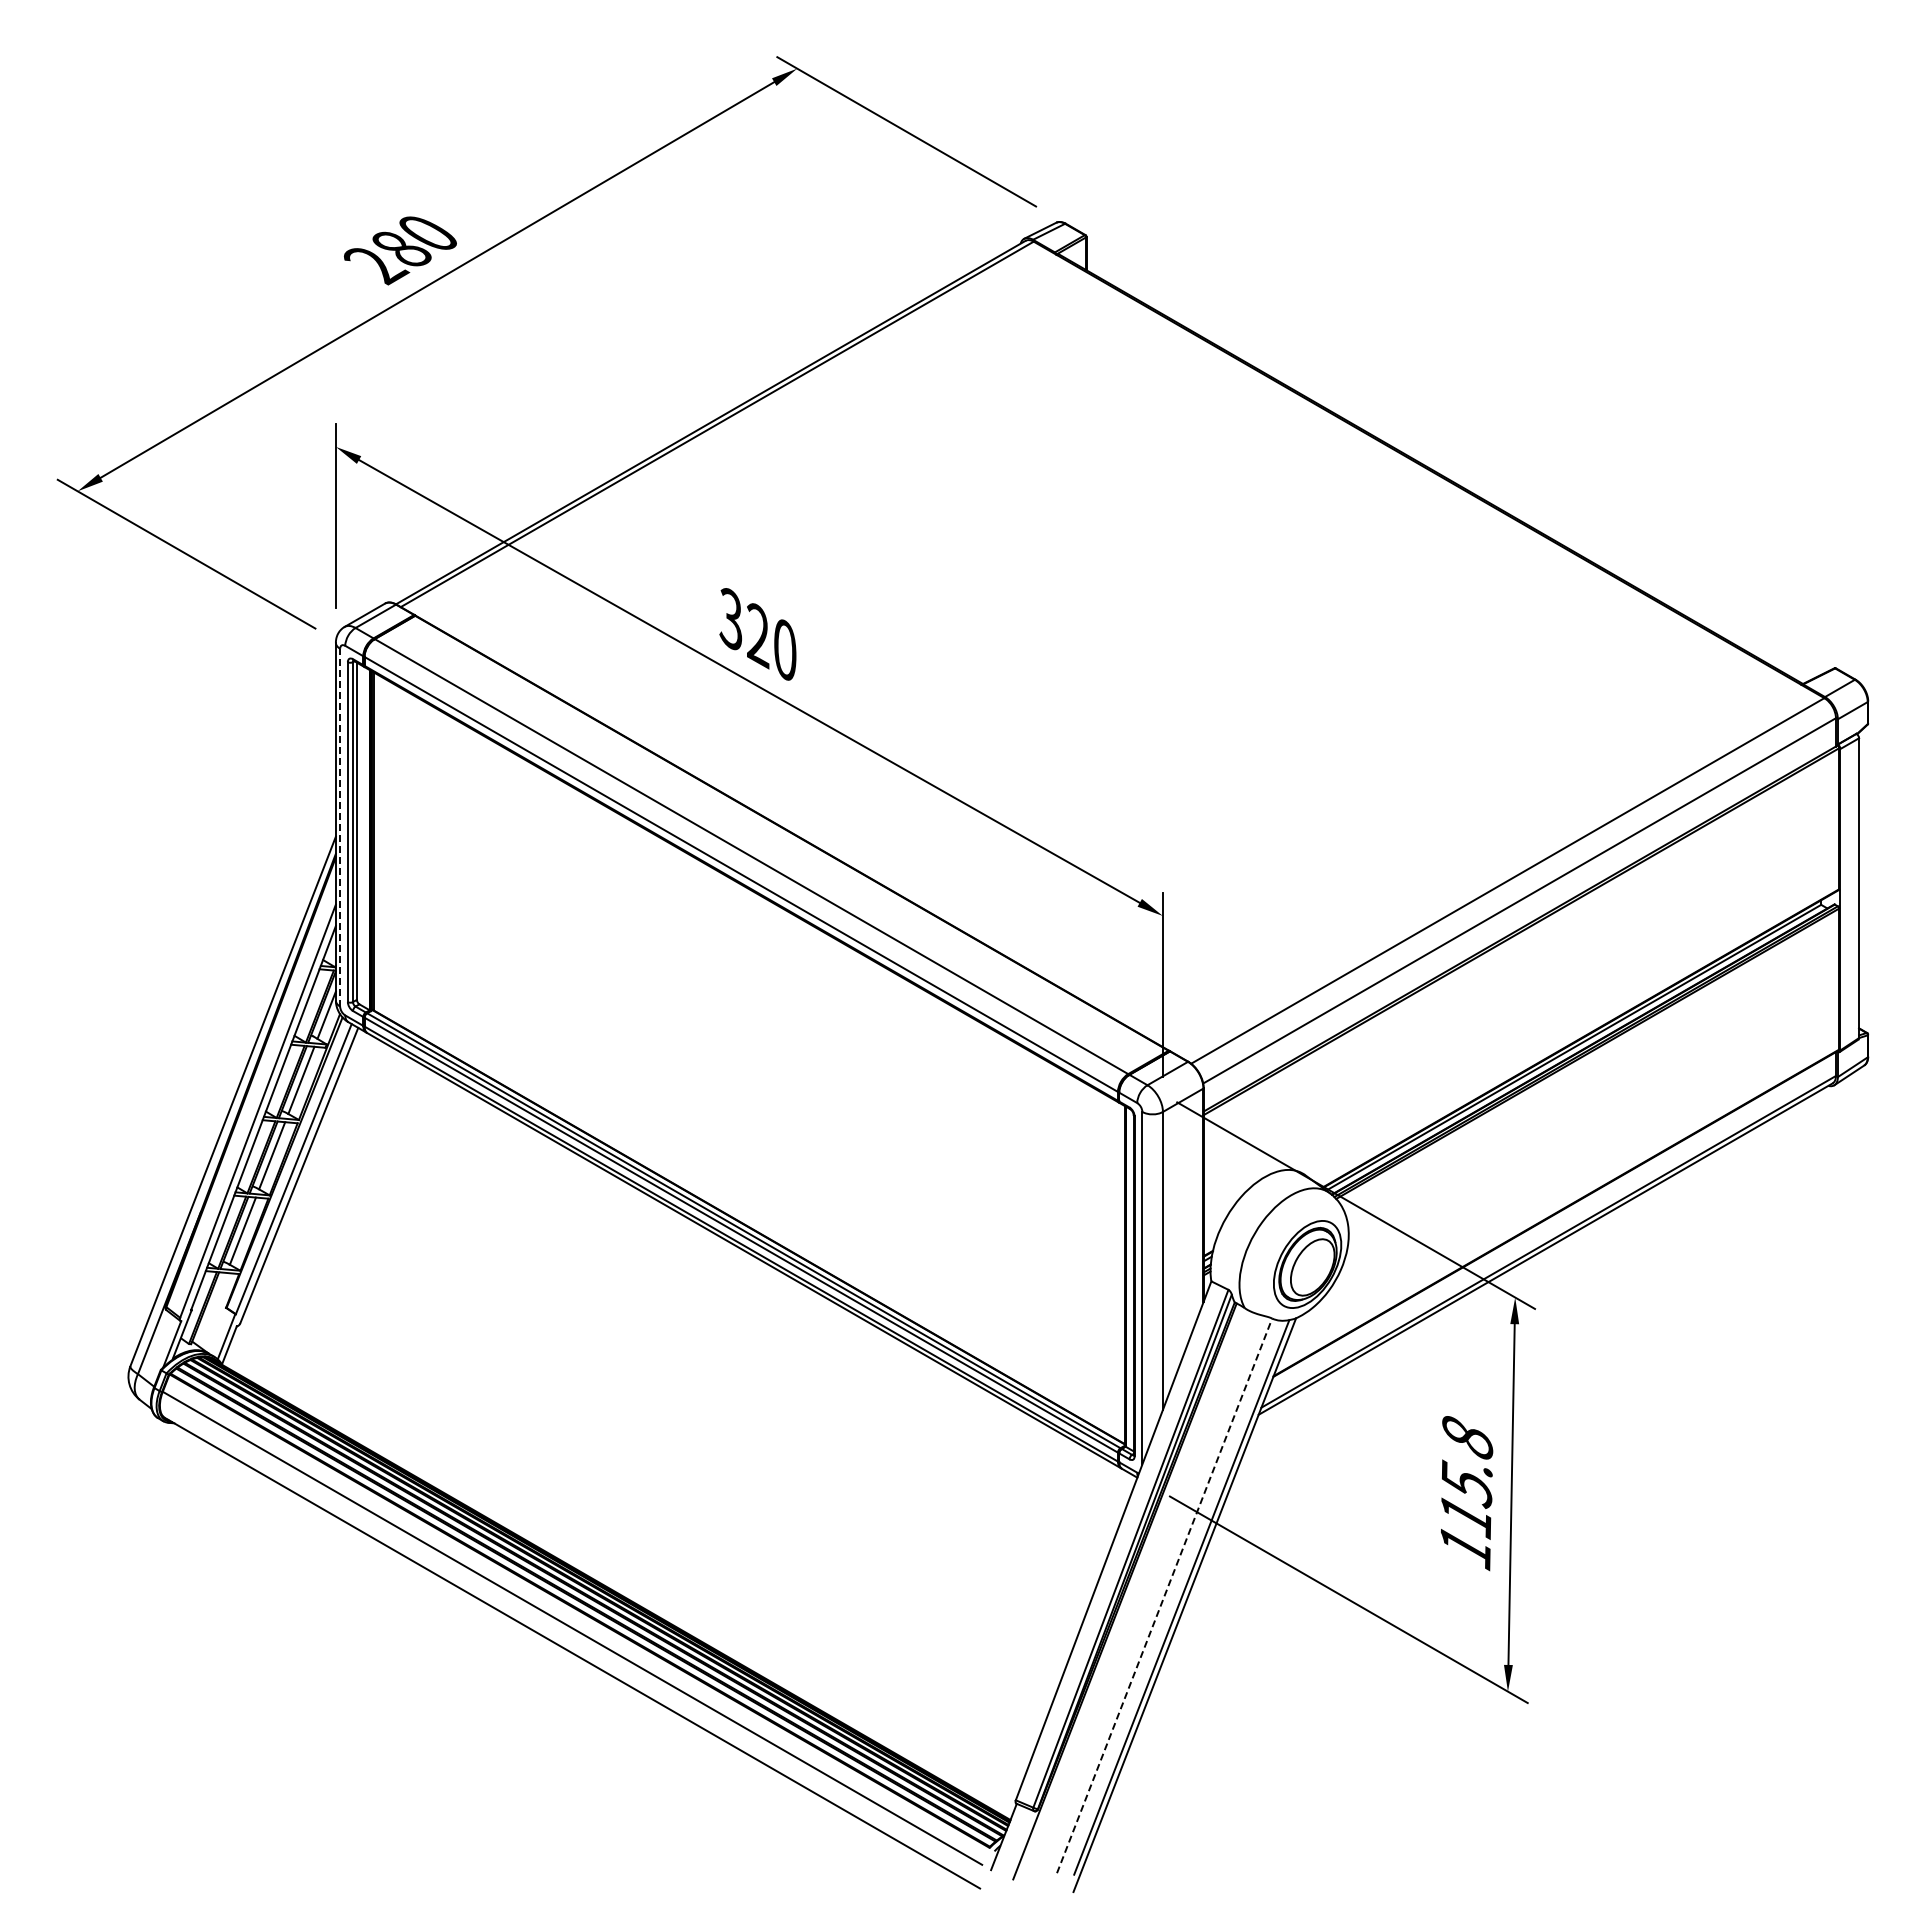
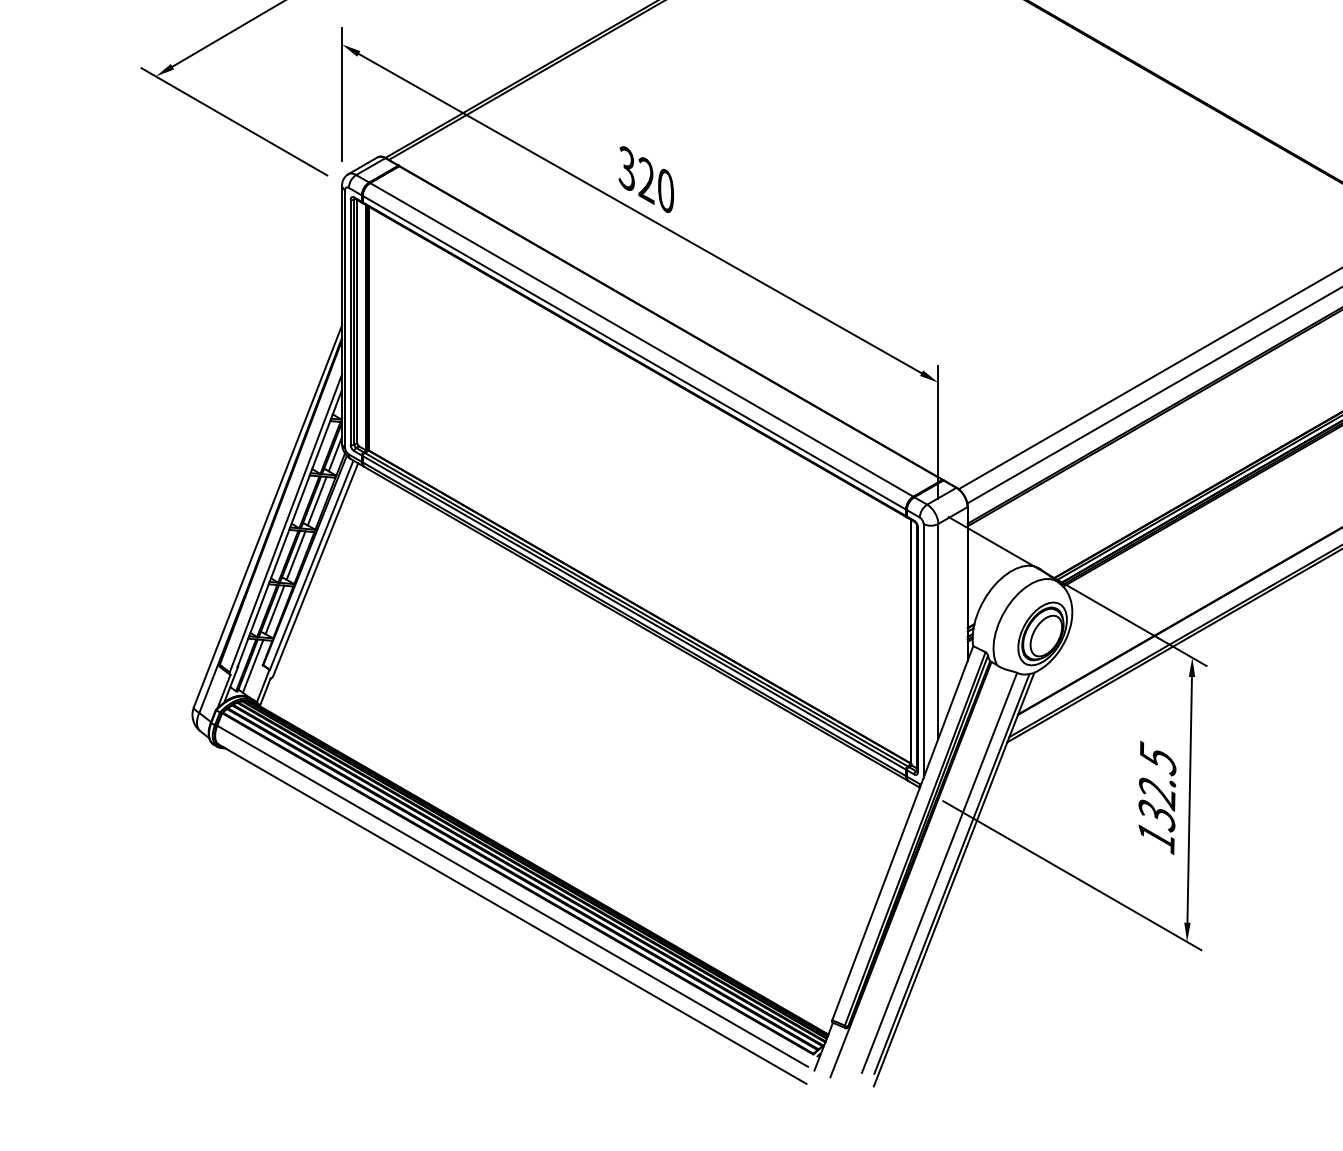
line: (340, 827) -> (345, 318), dashed -> solid
line: (212, 1309) -> (253, 666), added
text: (1466, 1475) -> (1157, 786), 115.8 -> 132.5
line: (1164, 1595) -> (939, 872), dashed -> solid

